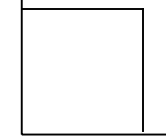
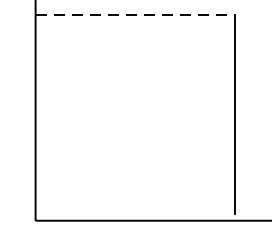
line: (82, 9) -> (135, 15), solid -> dashed

